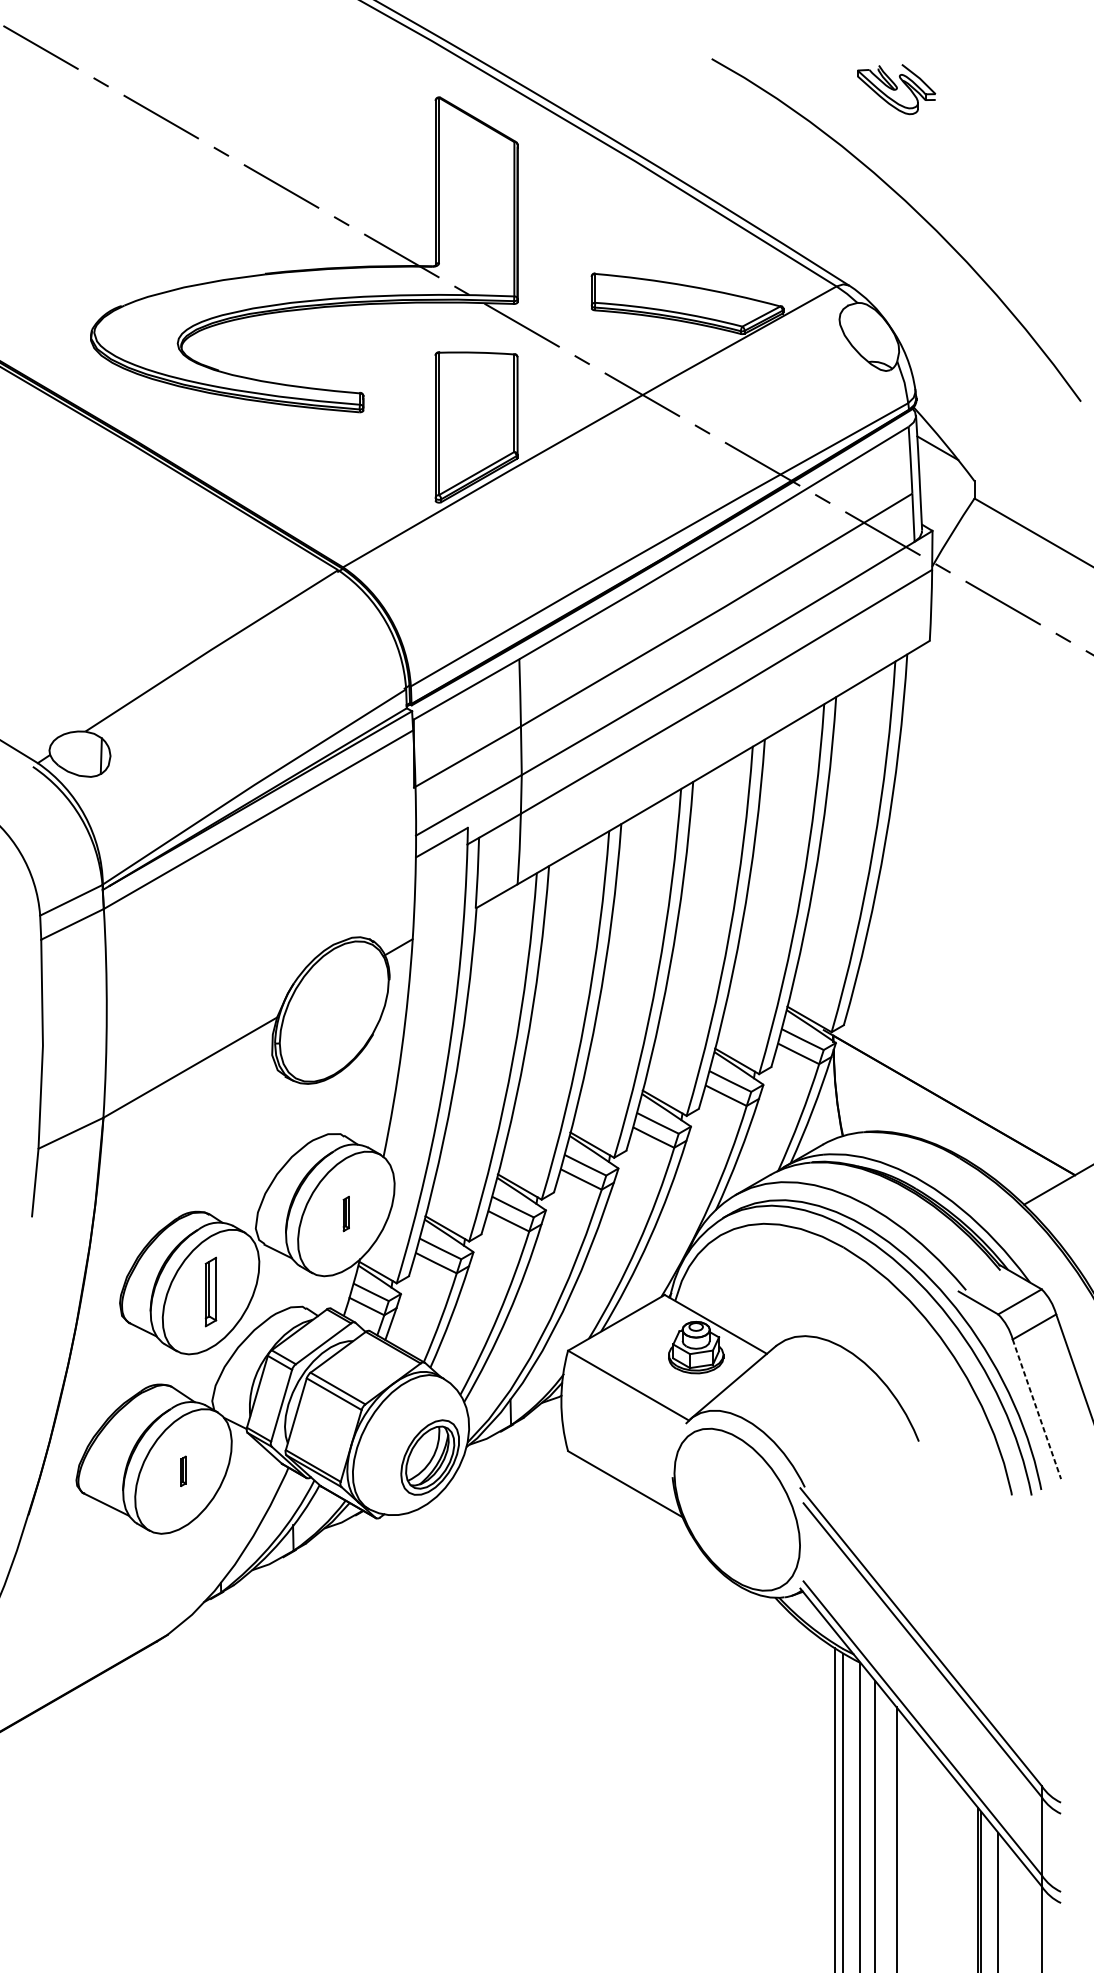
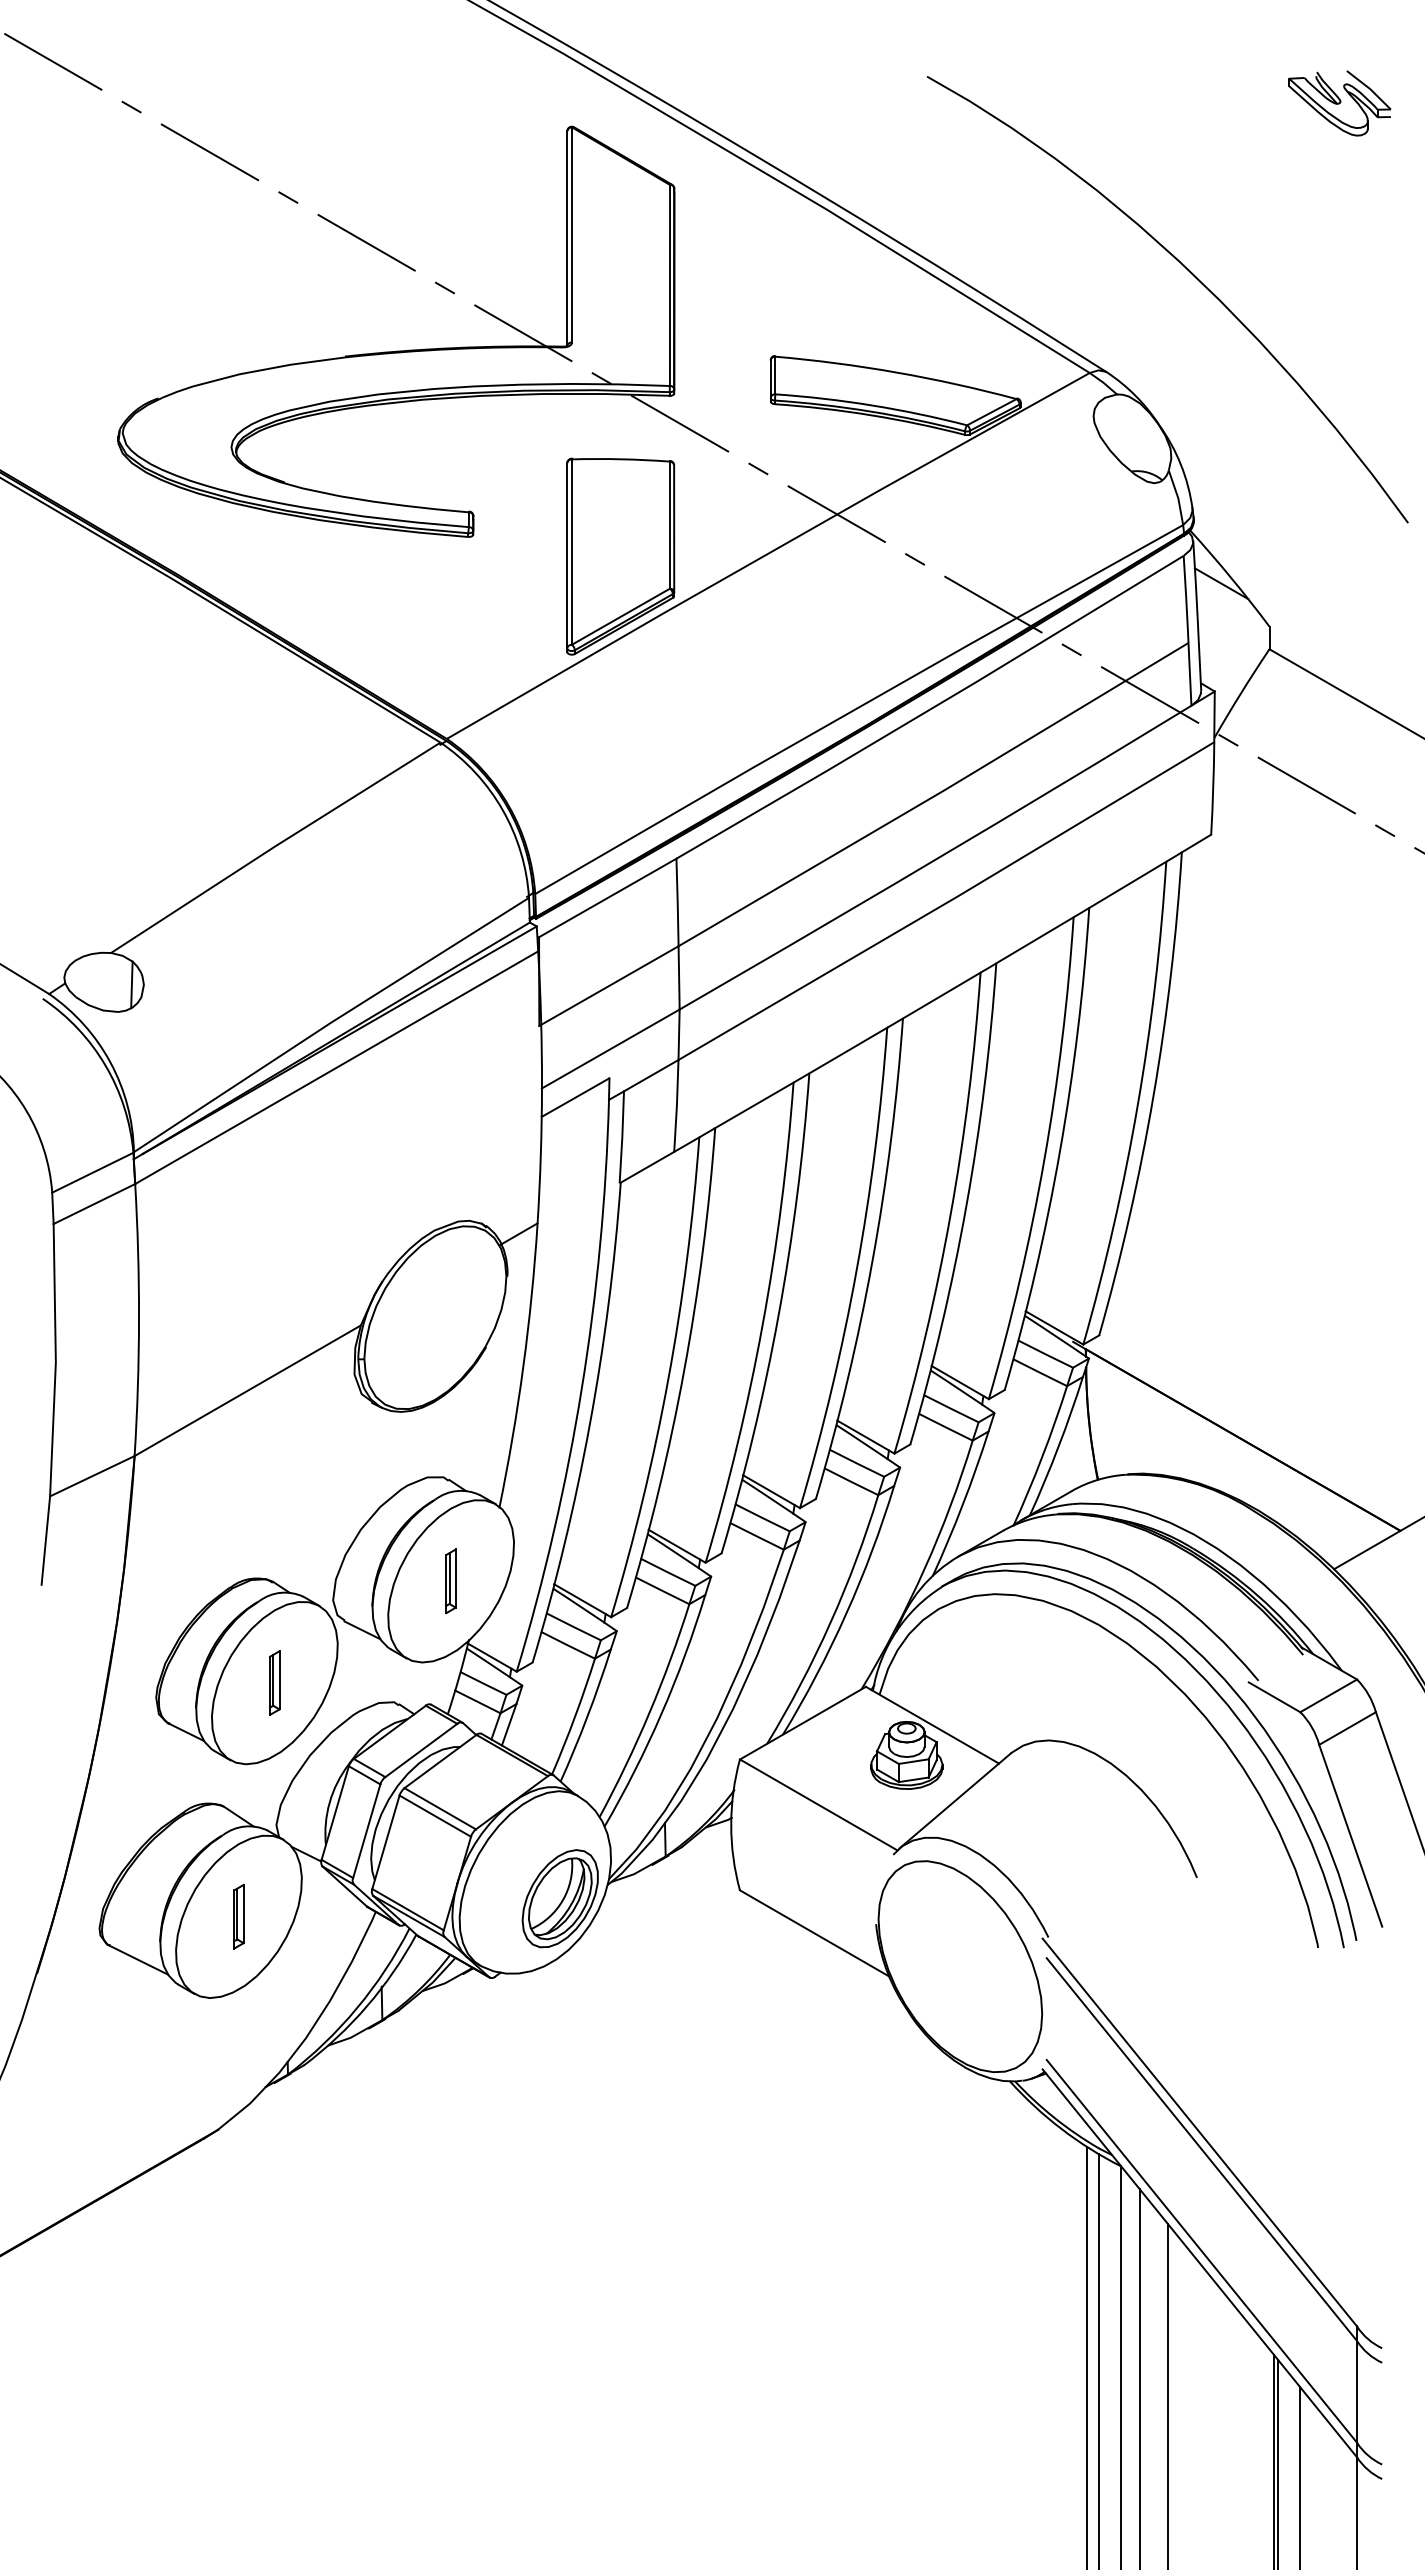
part: (896, 89) -> (1339, 103), moved
part: (345, 1214) -> (450, 1581), size x1.43
part: (210, 1291) -> (274, 1682), size x0.71
line: (1036, 1409) -> (1350, 1836), dashed -> solid
part: (183, 1471) -> (238, 1916), size x1.67

